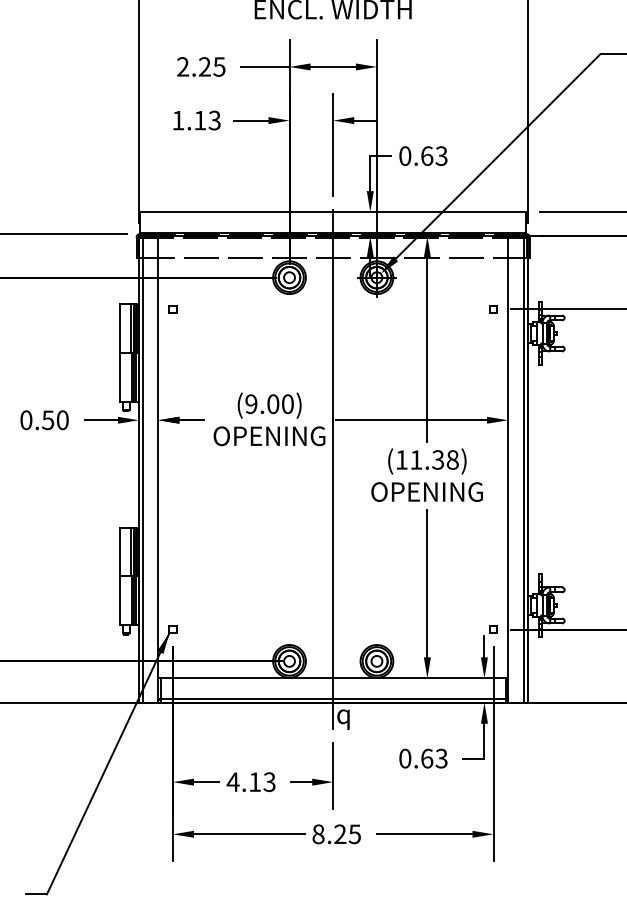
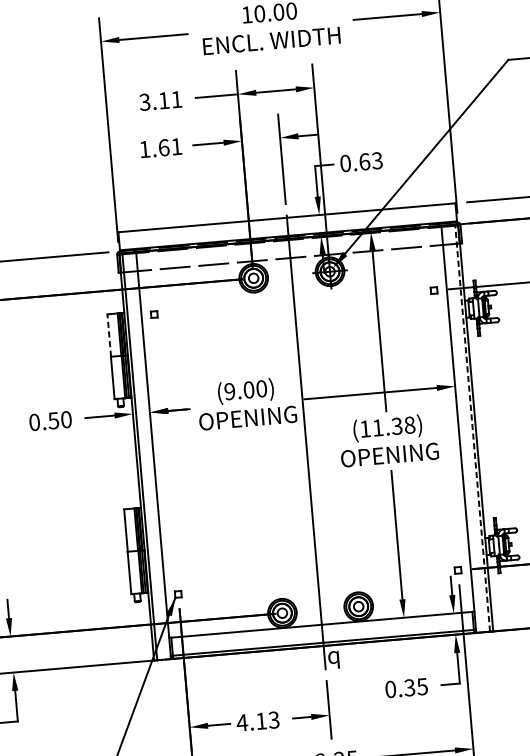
text: (200, 66) -> (160, 100), 2.25 -> 3.11
text: (207, 120) -> (170, 147), 1.13 -> 1.61
line: (119, 328) -> (109, 335), solid -> dashed
line: (523, 469) -> (472, 428), solid -> dashed
text: (434, 758) -> (416, 687), 0.63 -> 0.35

